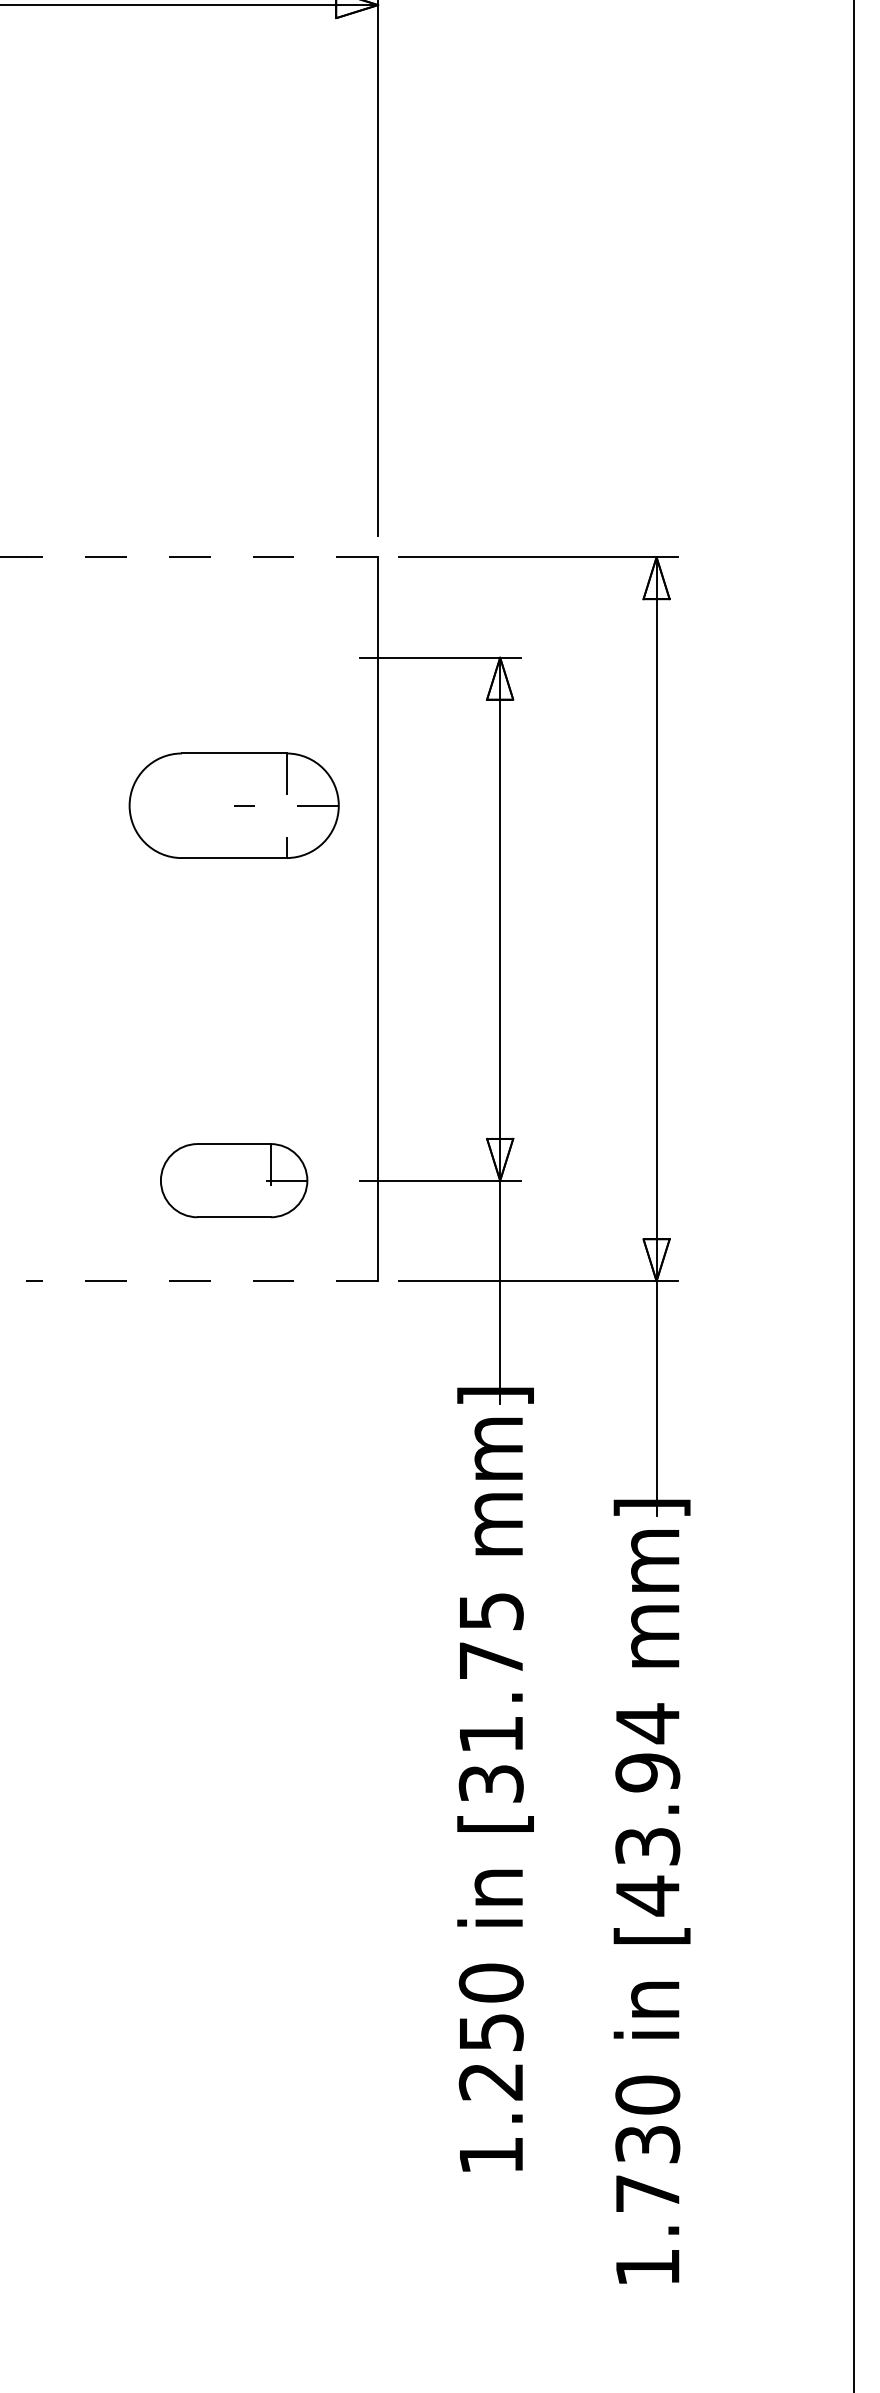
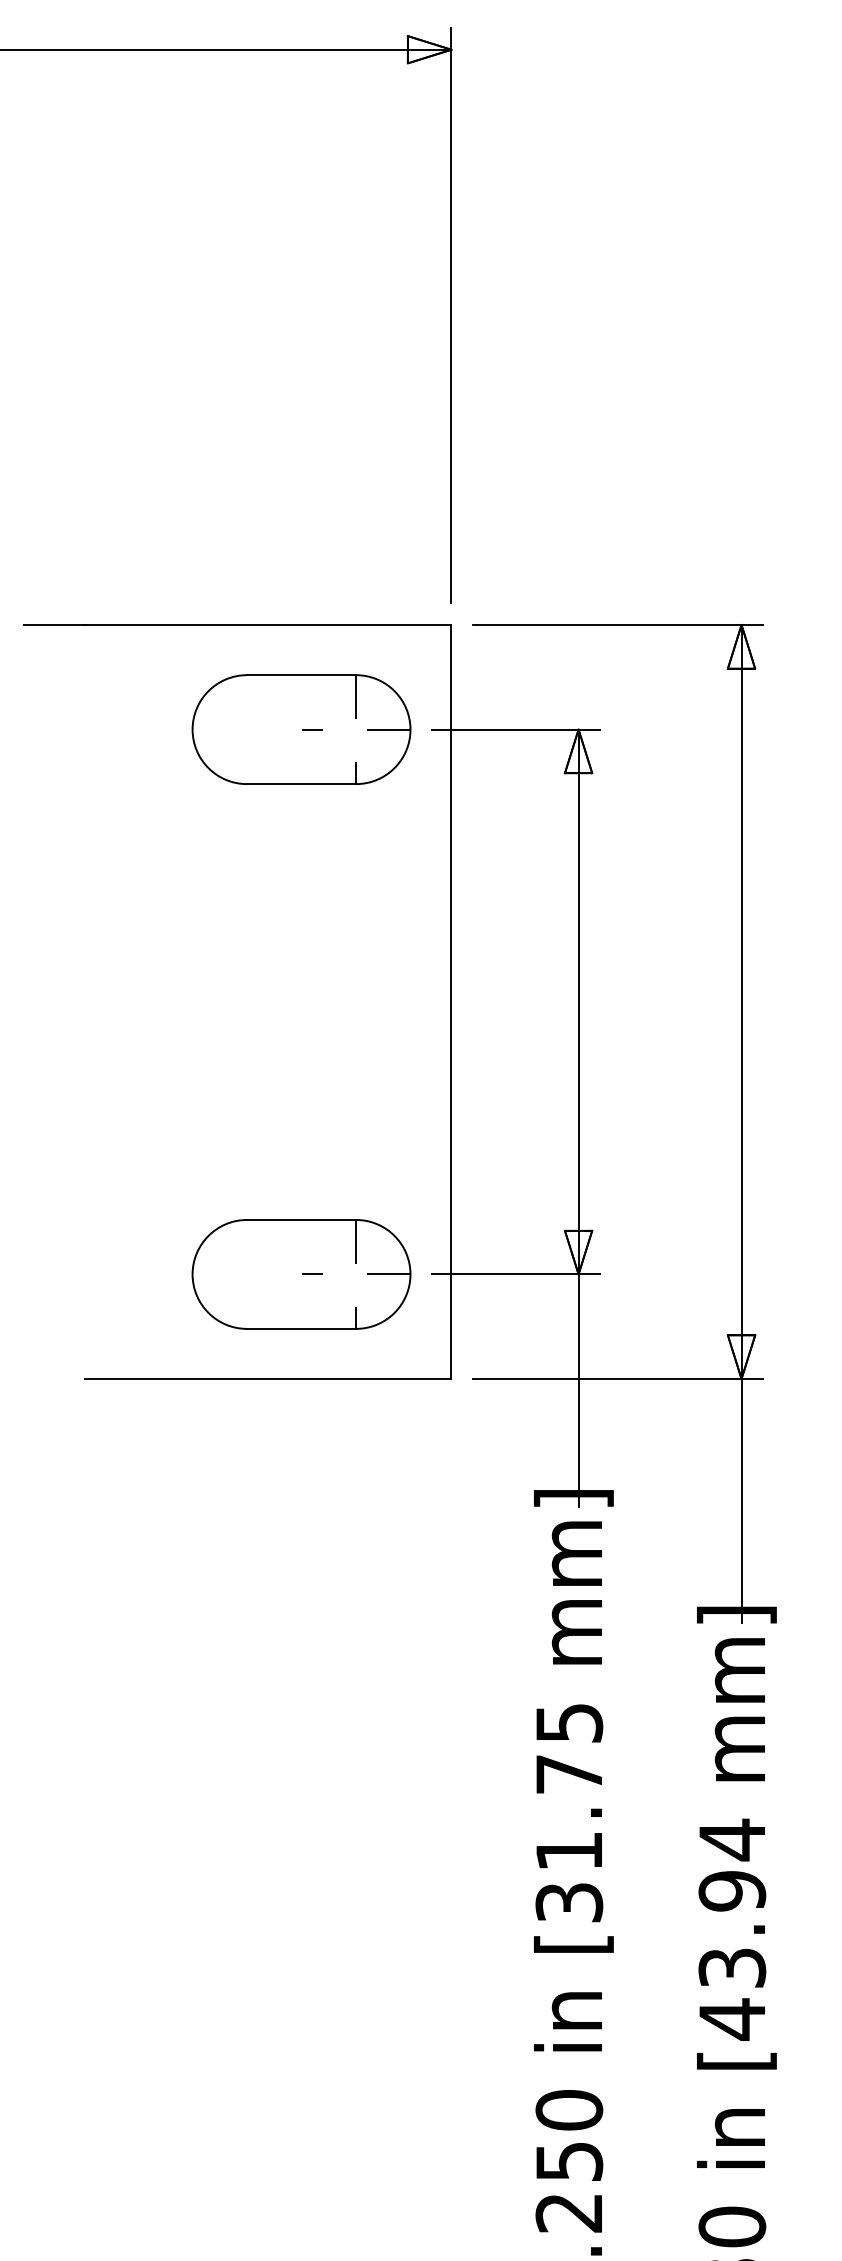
line: (202, 557) -> (268, 625), dashed -> solid
part: (233, 805) -> (300, 729), moved
part: (233, 1180) -> (300, 1274), size x1.43
line: (202, 1281) -> (268, 1379), dashed -> solid

